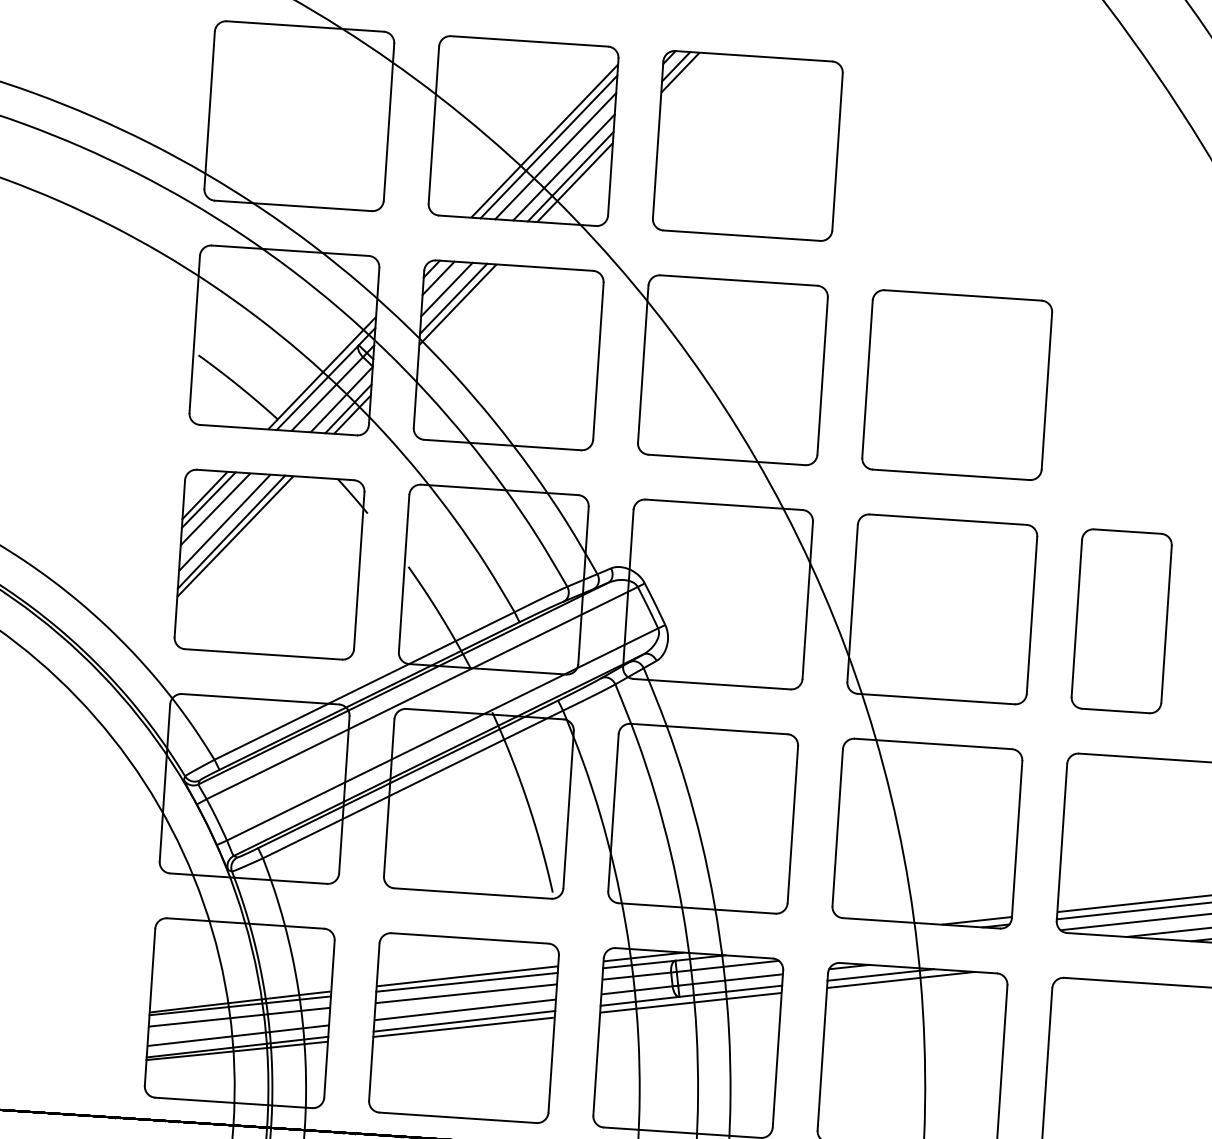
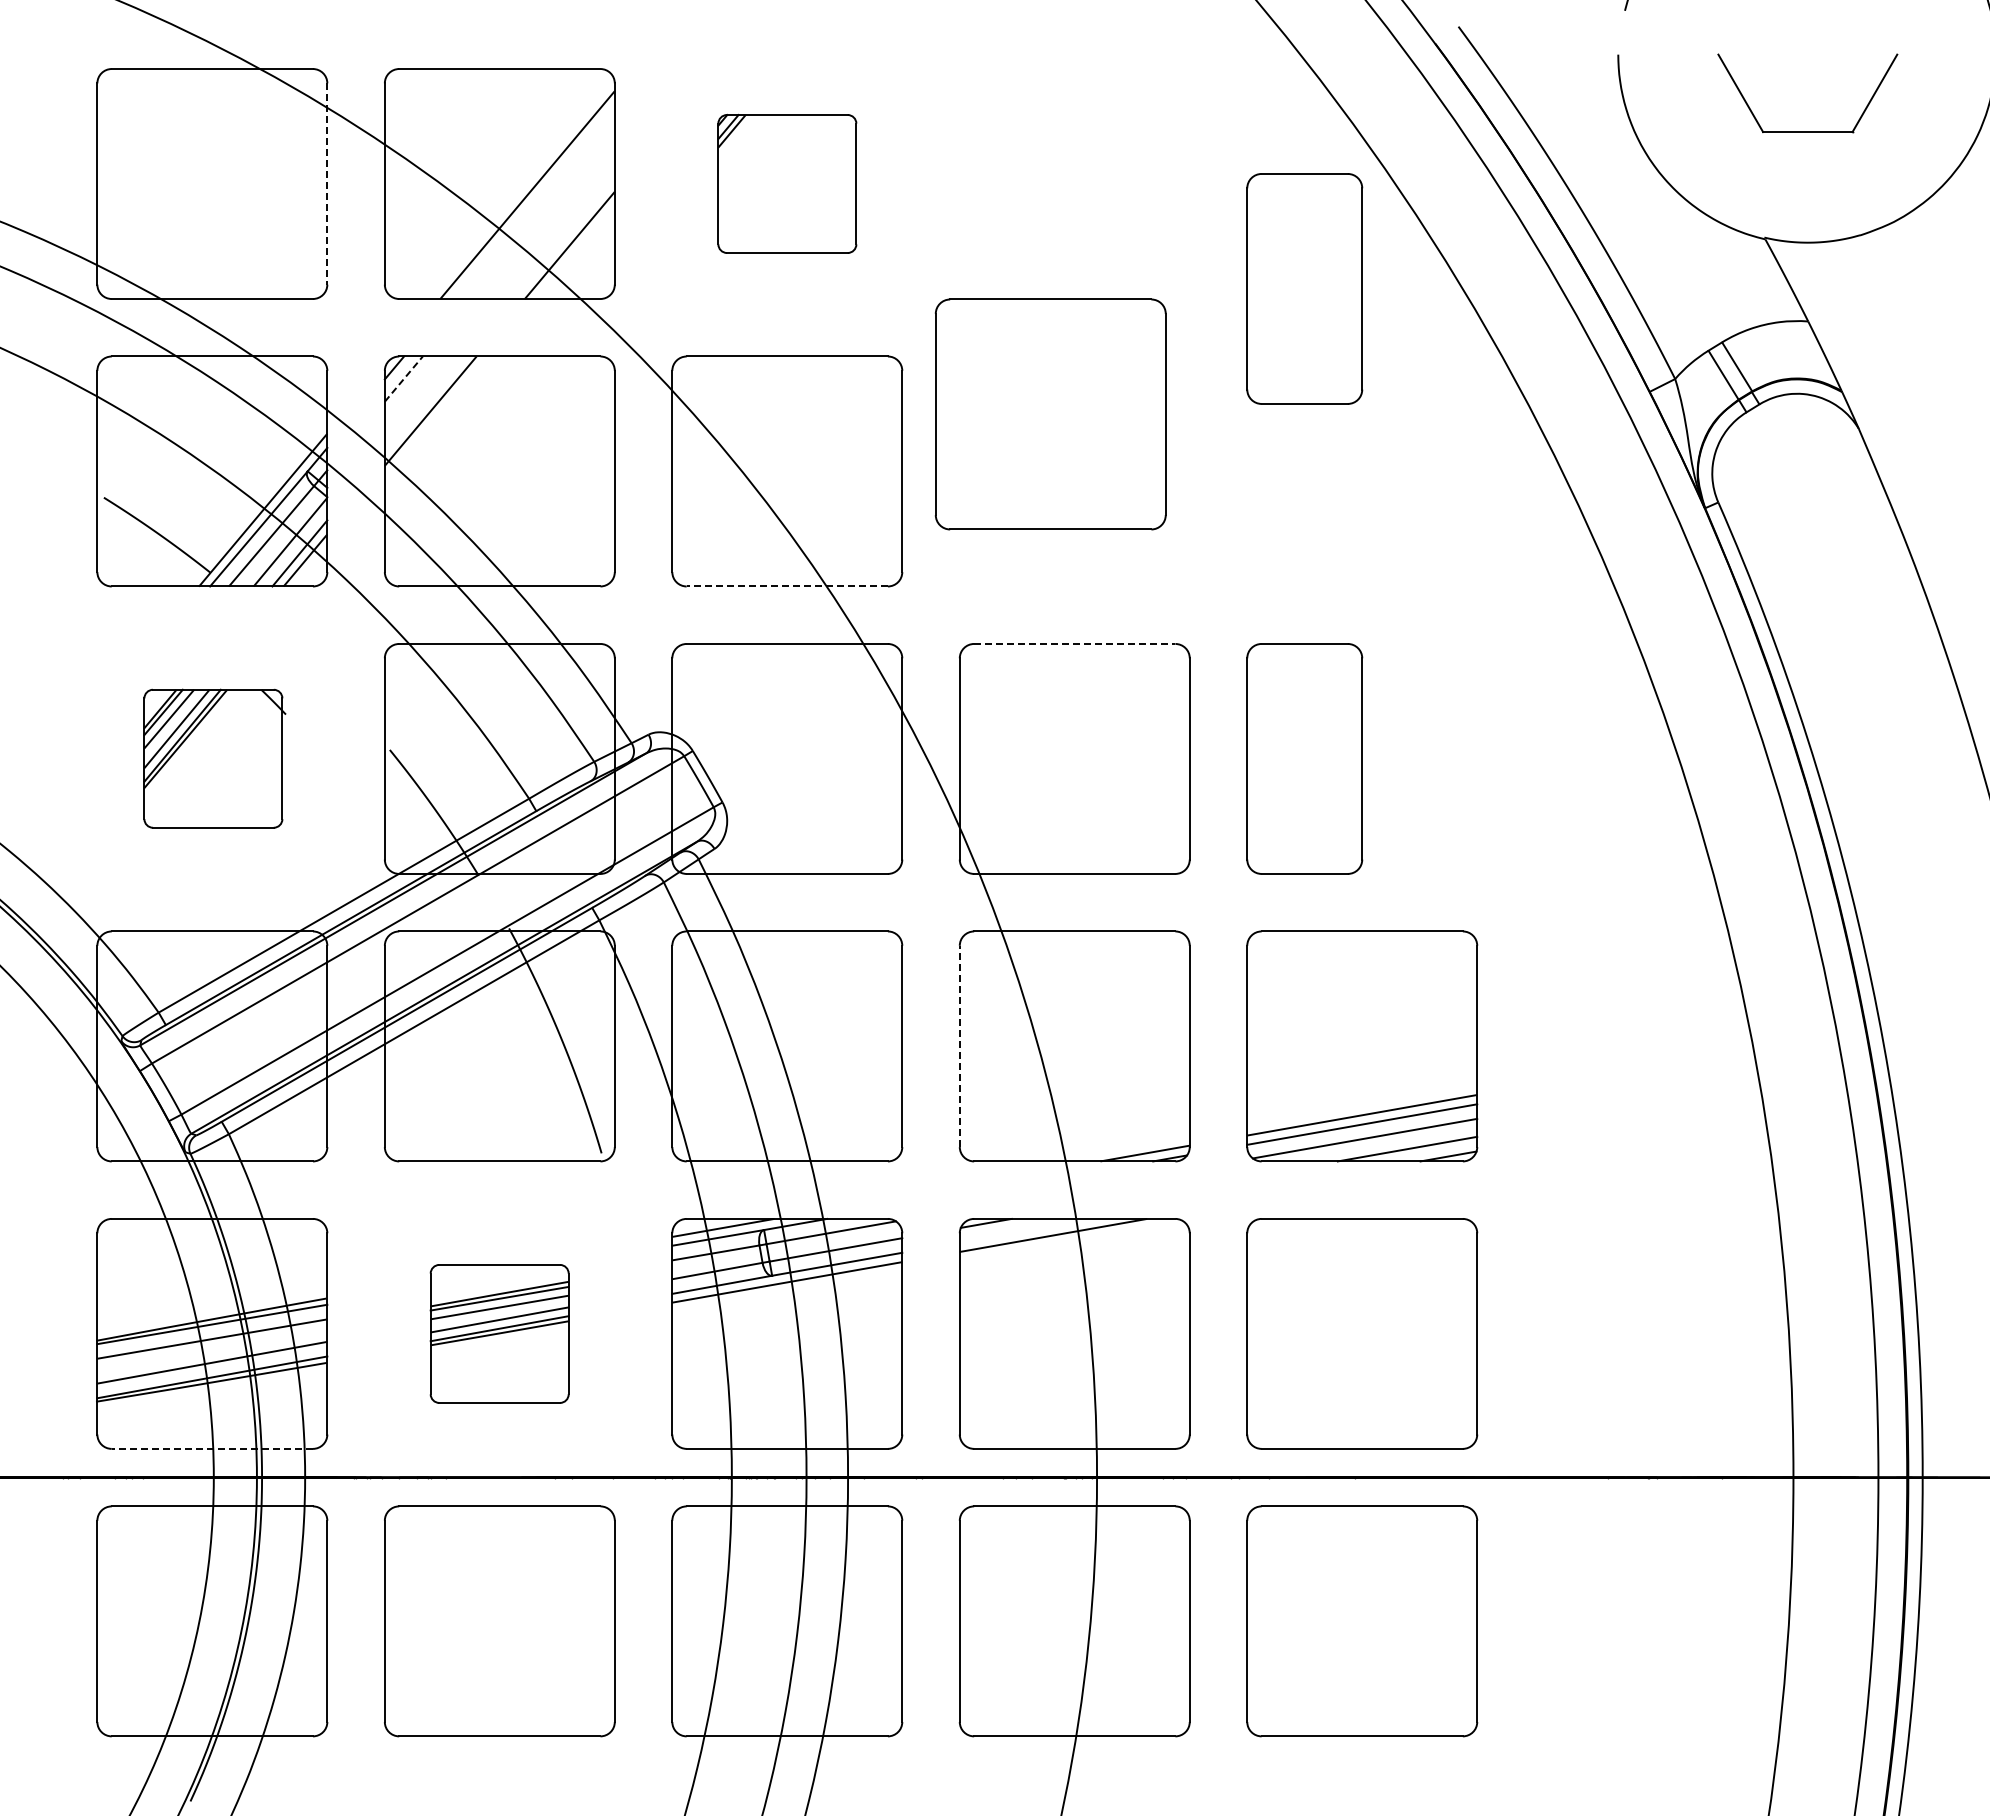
line: (389, 122) -> (327, 184), solid -> dashed
part: (748, 145) -> (787, 183), size x0.6
line: (548, 147) -> (533, 202), removed
line: (555, 156) -> (542, 213), removed
line: (563, 167) -> (554, 227), removed
line: (570, 176) -> (563, 238), removed
part: (1145, 254) -> (1304, 288), added
line: (438, 278) -> (403, 379), solid -> dashed
line: (446, 289) -> (414, 392), removed
line: (453, 298) -> (424, 403), removed
part: (956, 385) -> (1050, 414), moved
line: (727, 459) -> (787, 586), solid -> dashed
line: (948, 519) -> (1074, 643), solid -> dashed
part: (271, 564) -> (214, 758), size x0.6
line: (837, 827) -> (959, 1046), solid -> dashed
line: (880, 974) -> (1026, 1230), removed
part: (463, 1027) -> (499, 1333), size x0.6
line: (233, 1102) -> (212, 1448), solid -> dashed

